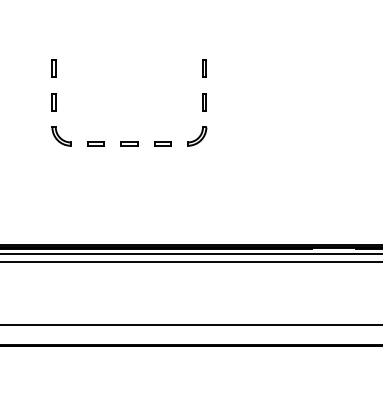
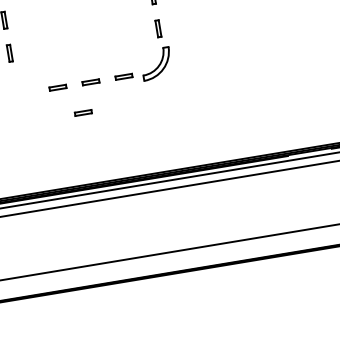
part: (61, 136) -> (22, 85), removed
part: (197, 136) -> (156, 63), size x1.6
part: (116, 172) -> (82, 112), added

